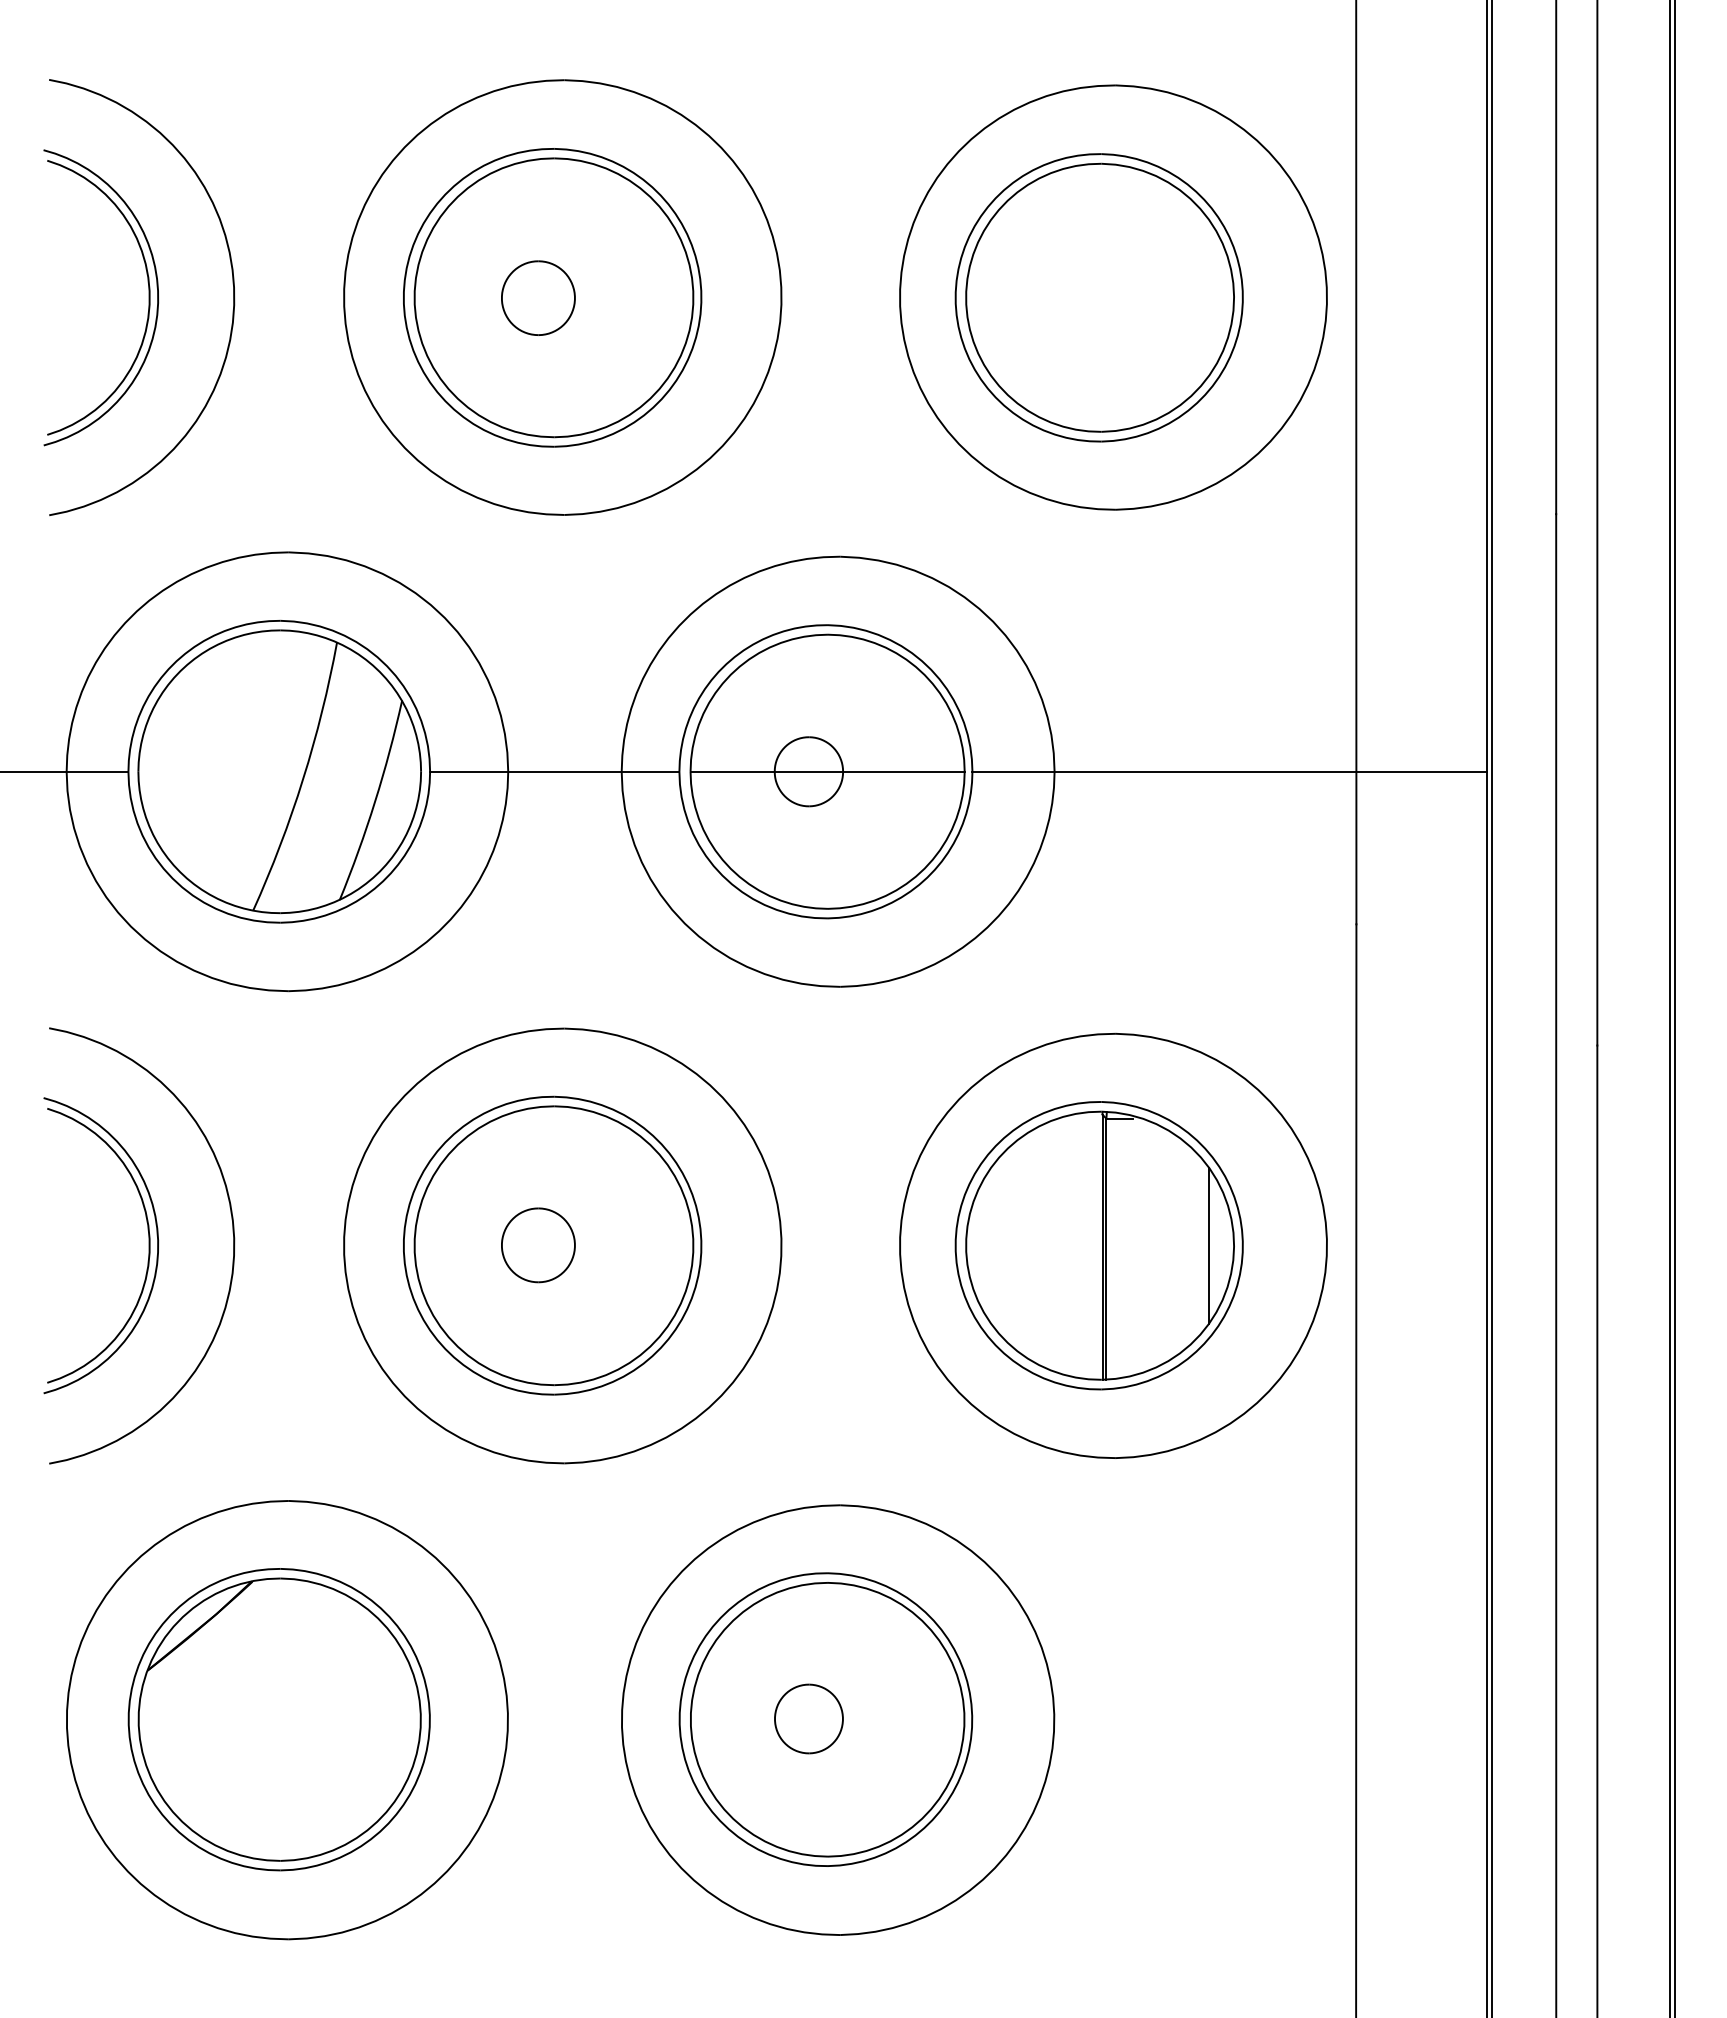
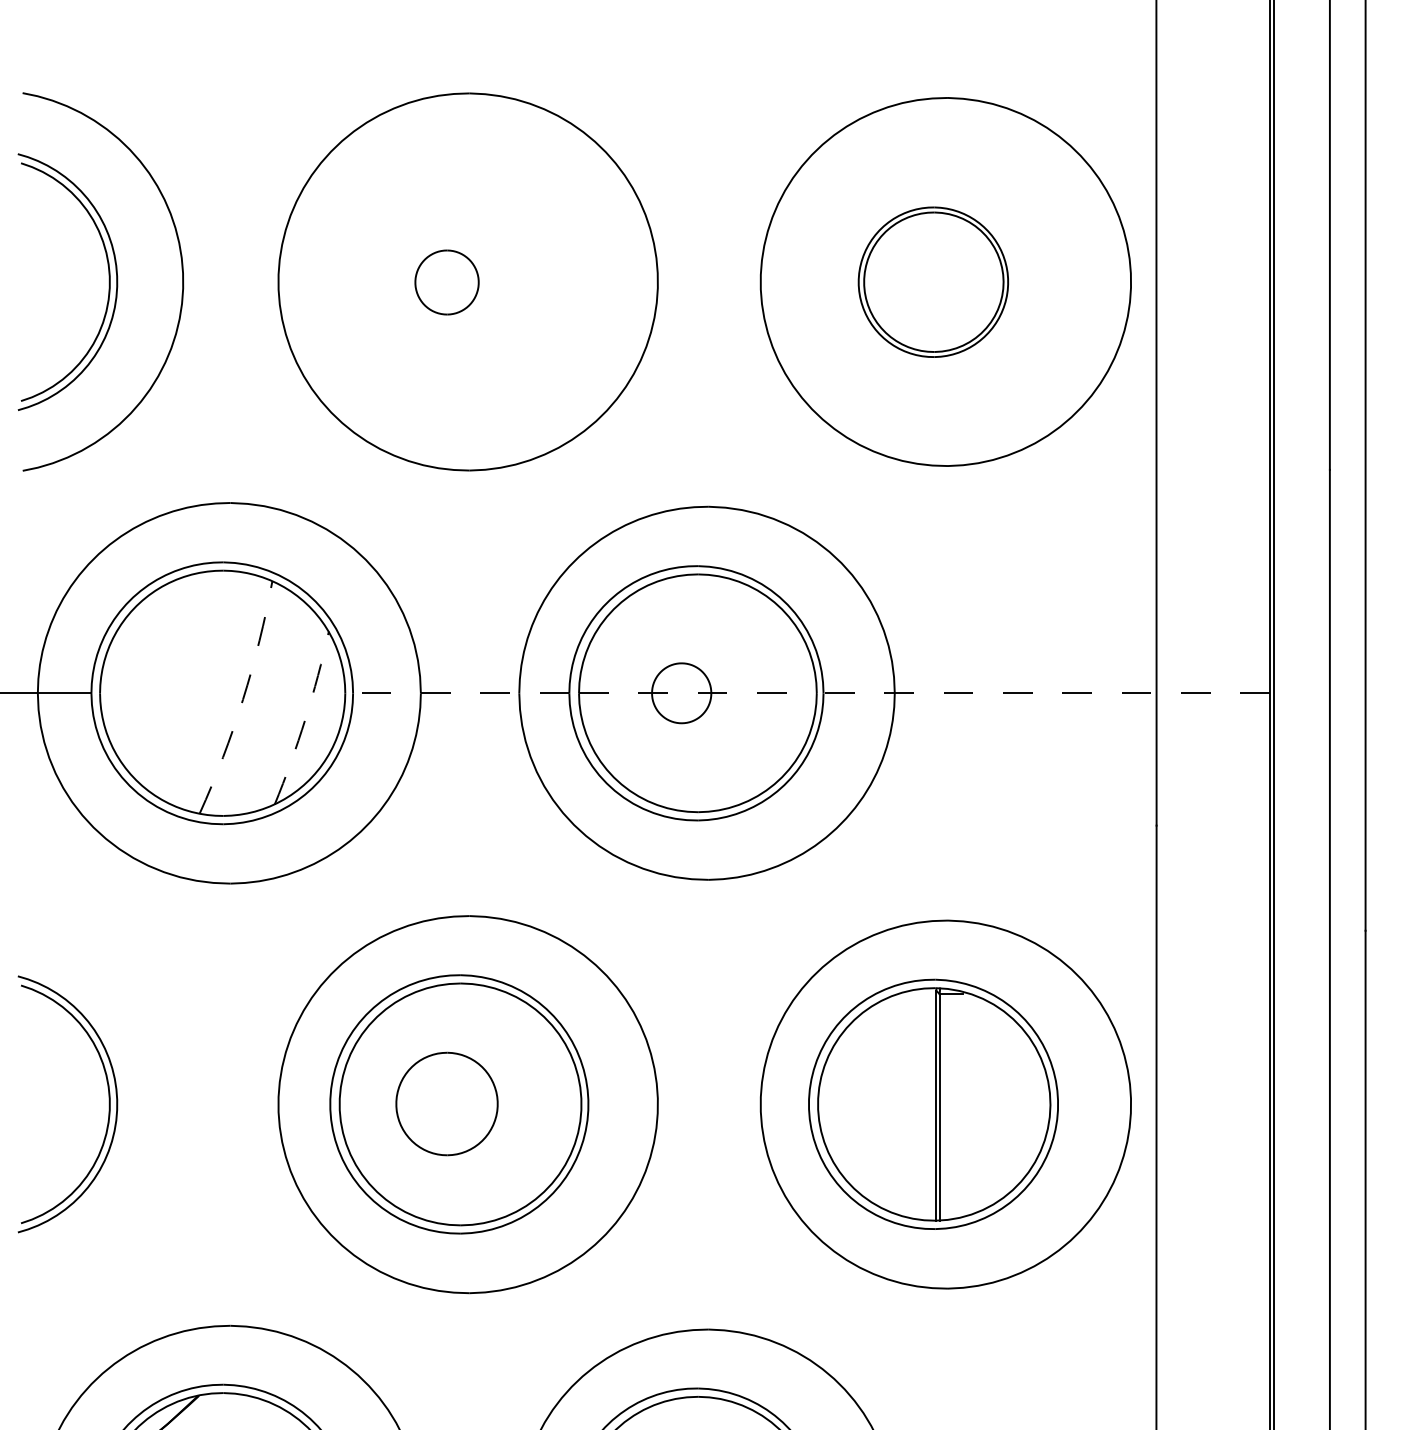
part: (552, 297) -> (459, 281), removed
part: (1098, 297) -> (932, 281), size x0.6
line: (554, 771) -> (461, 693), solid -> dashed
line: (828, 771) -> (698, 693), solid -> dashed
line: (1229, 771) -> (1046, 693), solid -> dashed
arc: (303, 779) -> (243, 700), solid -> dashed
arc: (375, 801) -> (305, 719), solid -> dashed
curve: (232, 1232) -> (181, 1092), removed
part: (538, 1245) -> (447, 1104), size x1.6
line: (1209, 1245) -> (1029, 1104), removed

